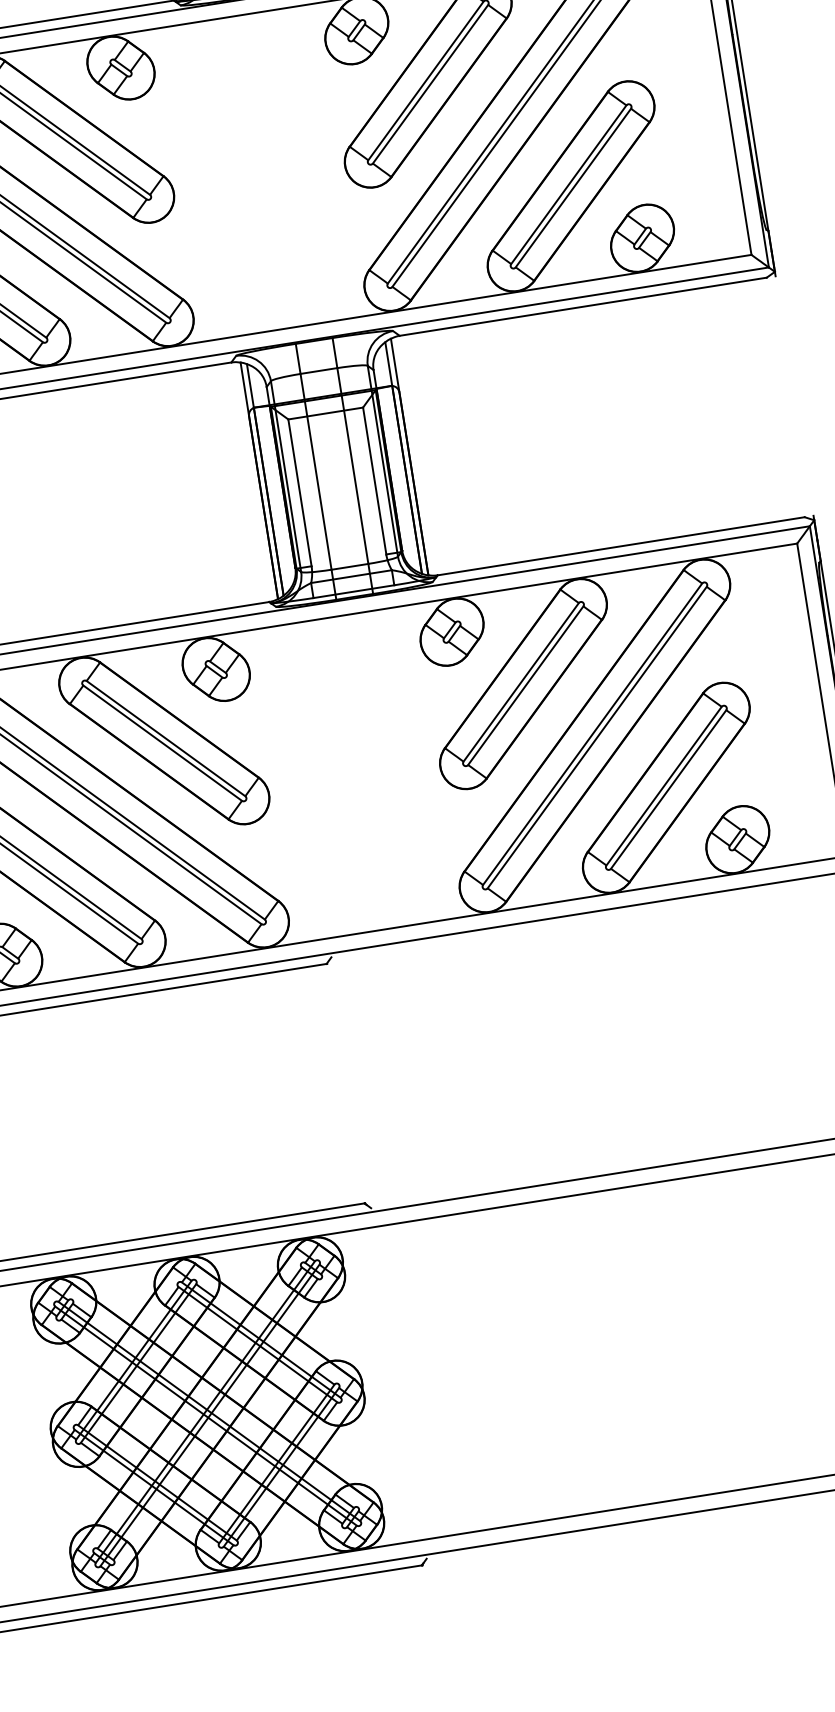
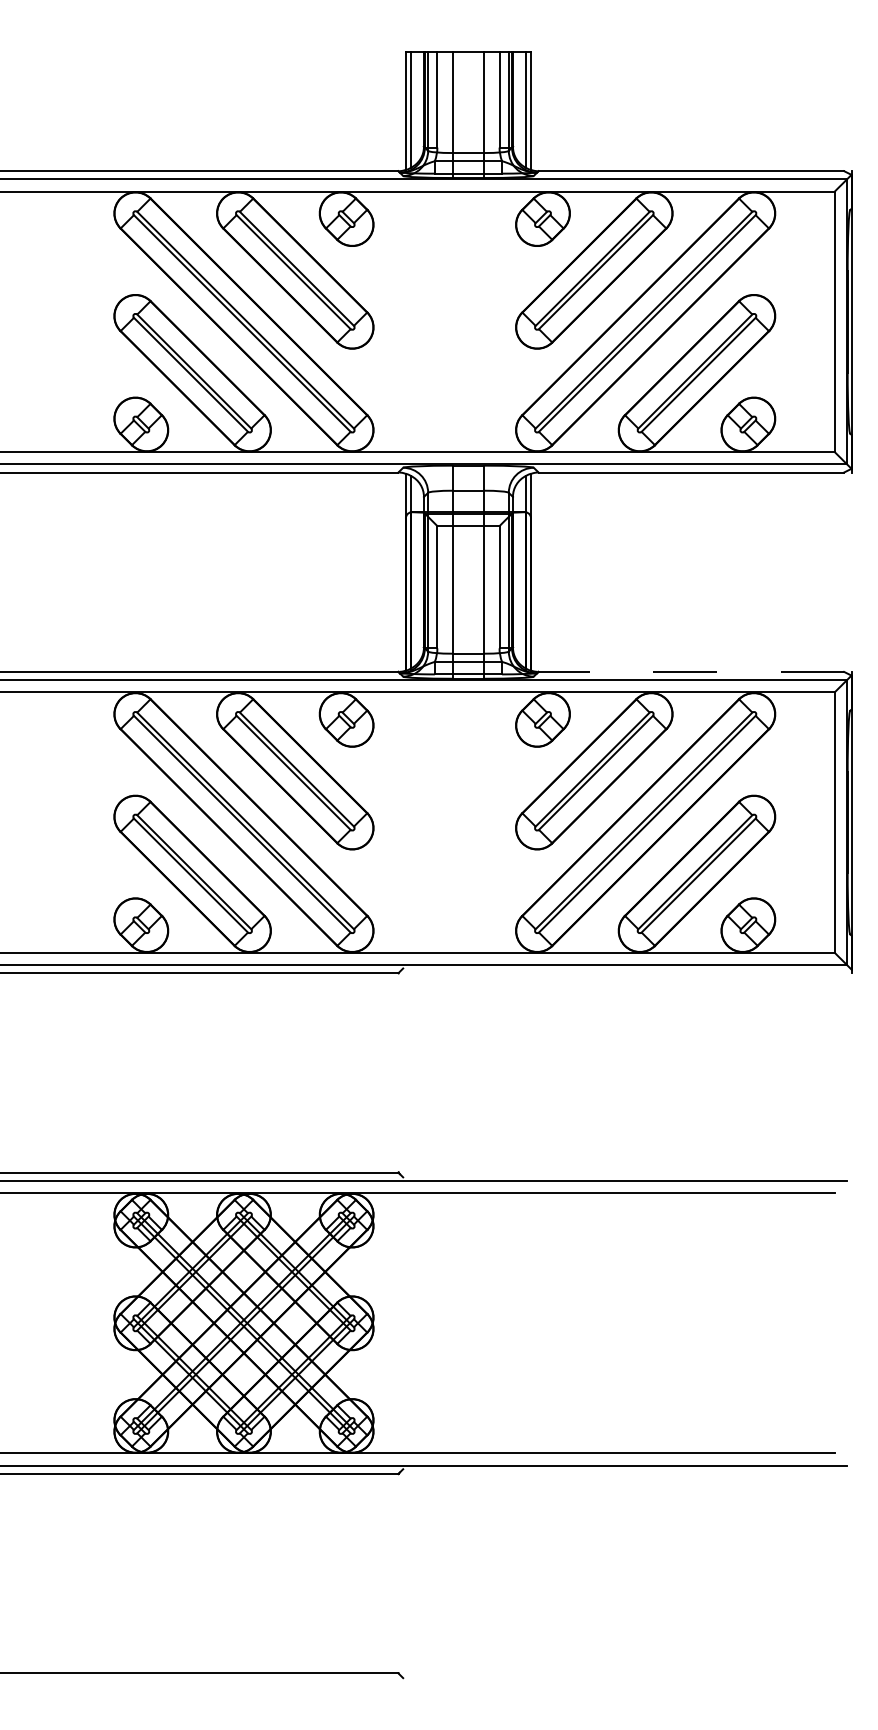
line: (621, 545) -> (691, 671), solid -> dashed

